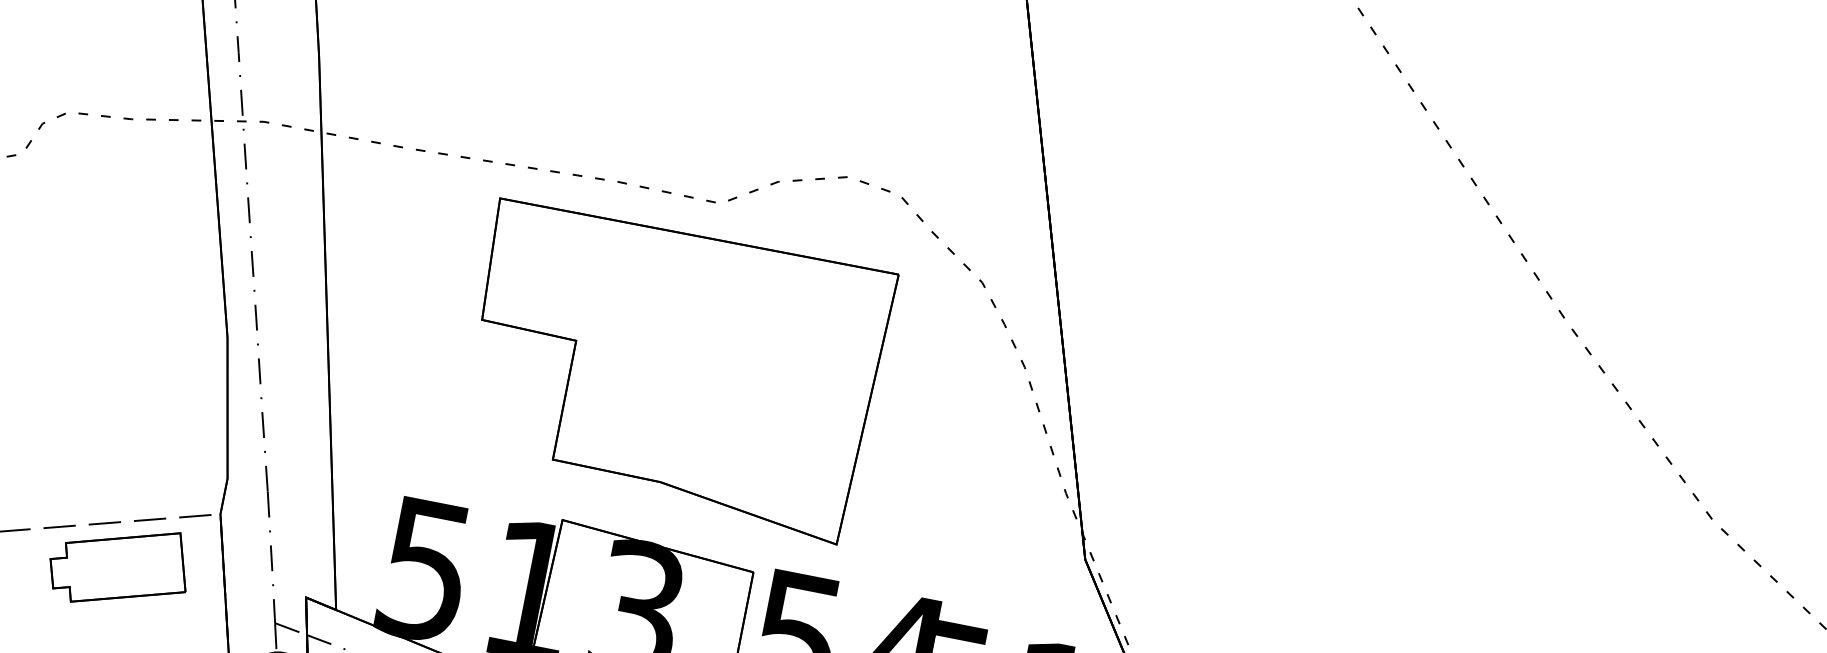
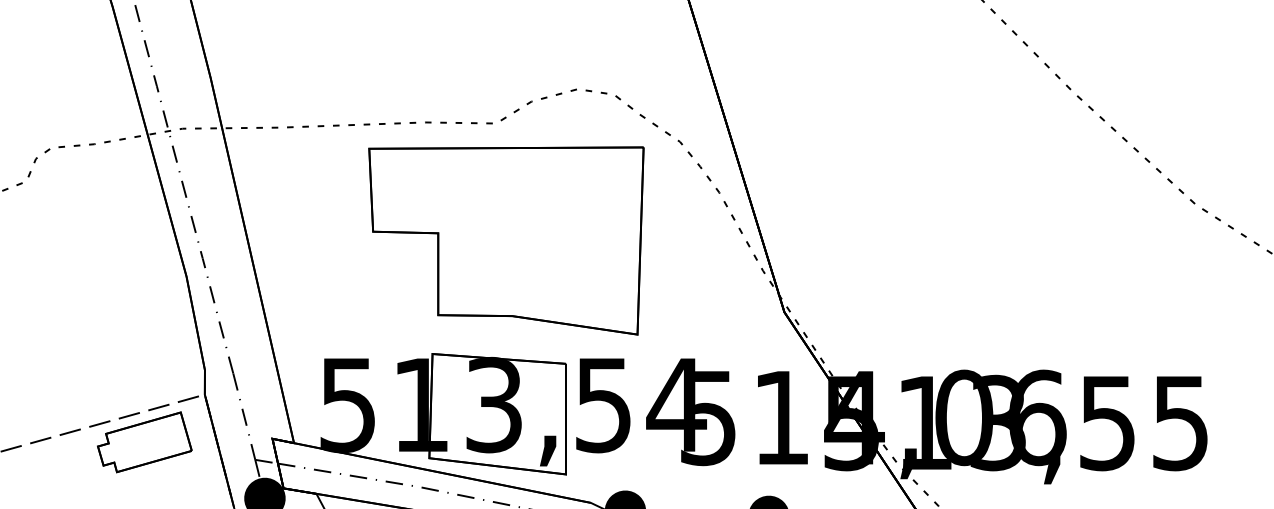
part: (673, 370) -> (506, 240), moved

